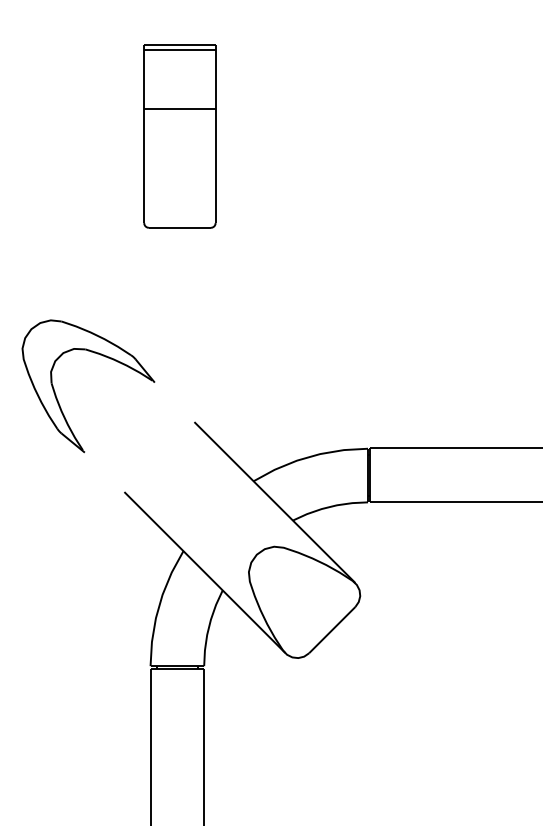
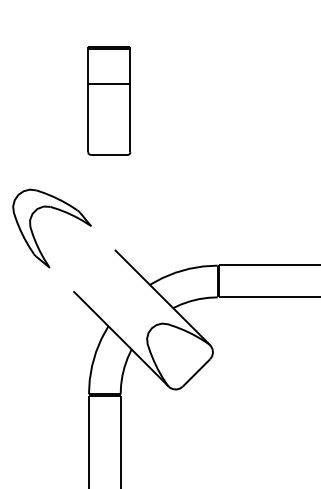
part: (180, 135) -> (109, 100), moved

